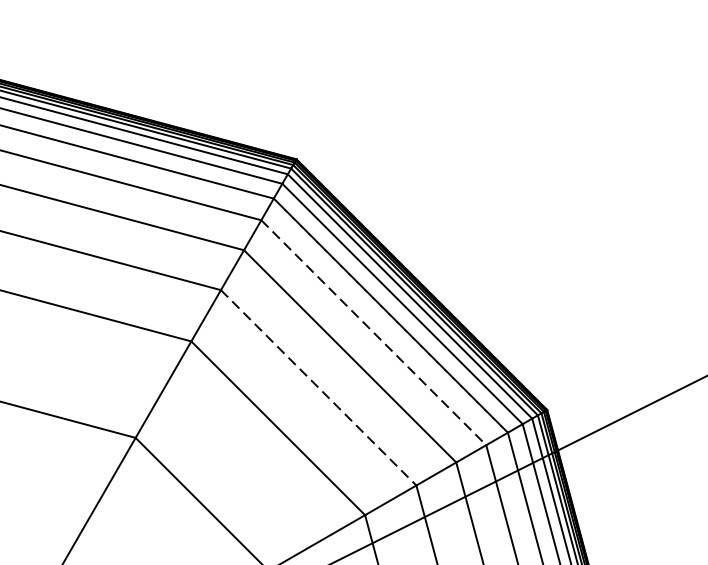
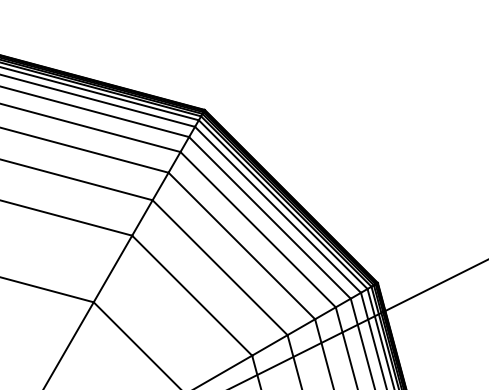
line: (374, 332) -> (258, 229), dashed -> solid
line: (319, 388) -> (220, 268), dashed -> solid

